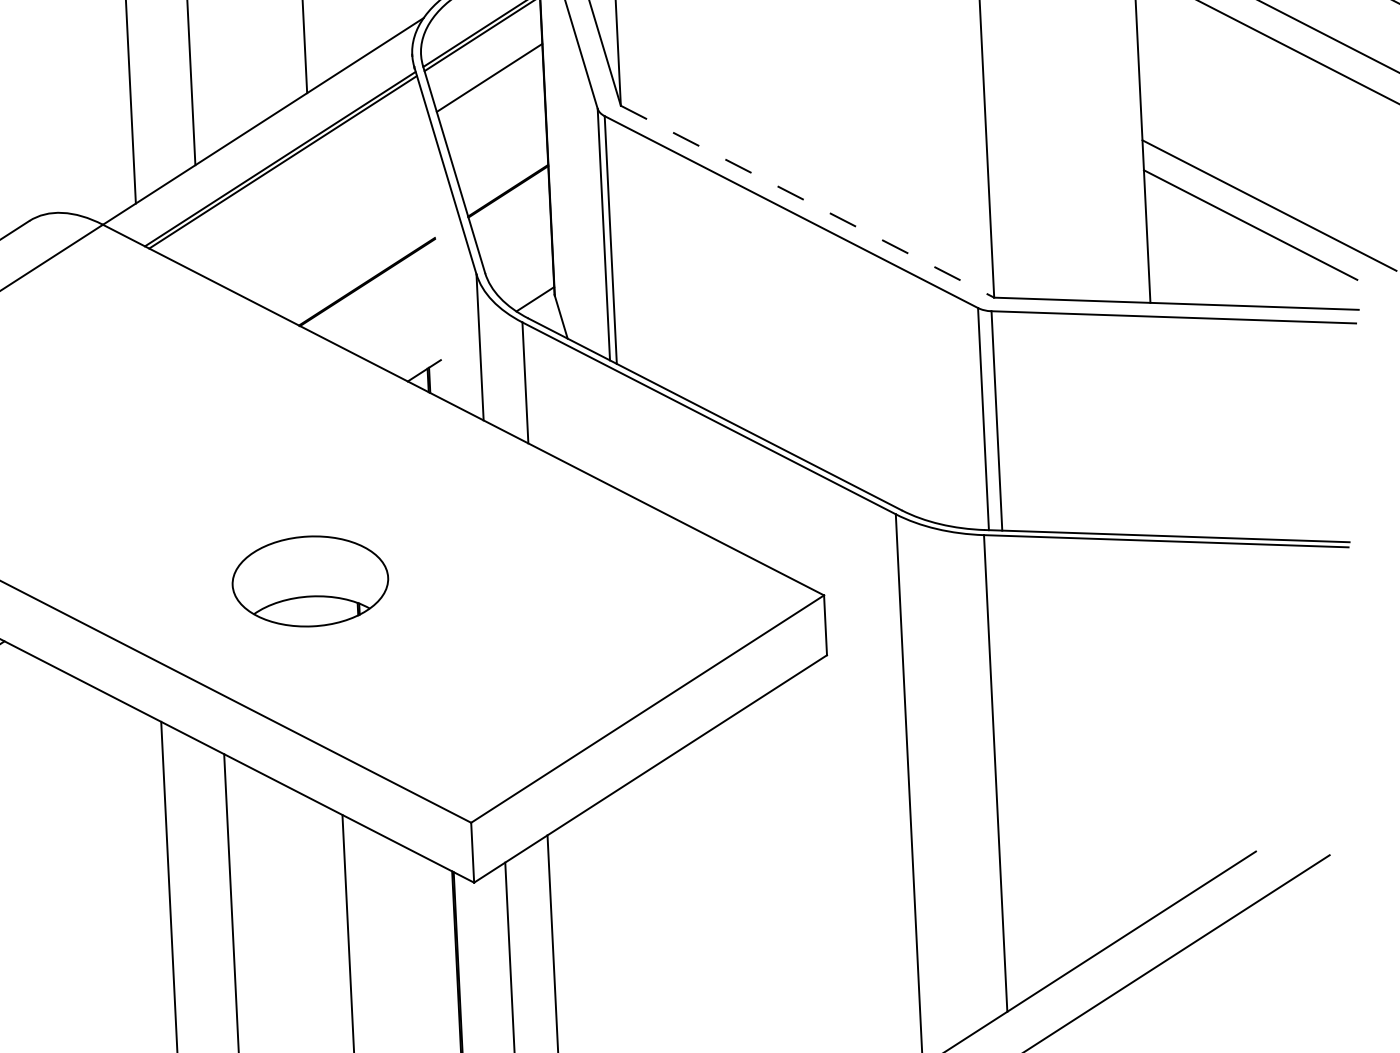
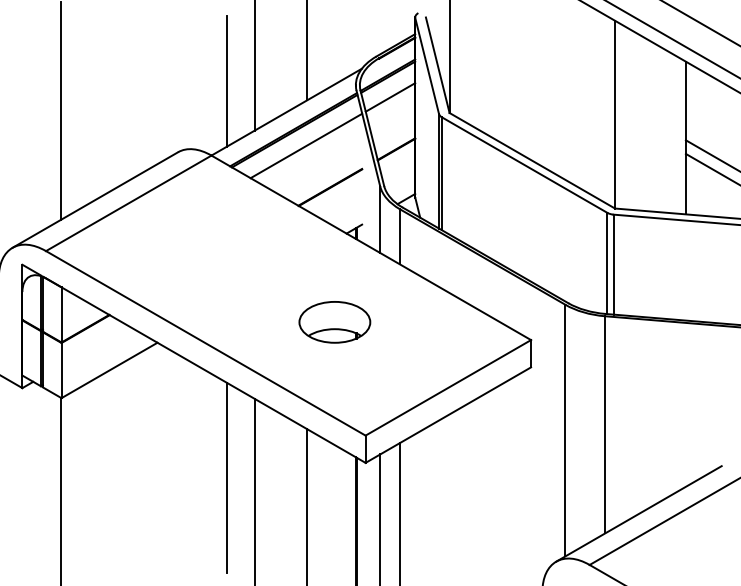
line: (310, 192) -> (306, 145), added
line: (807, 201) -> (532, 160), dashed -> solid
part: (309, 581) -> (334, 322), moved

